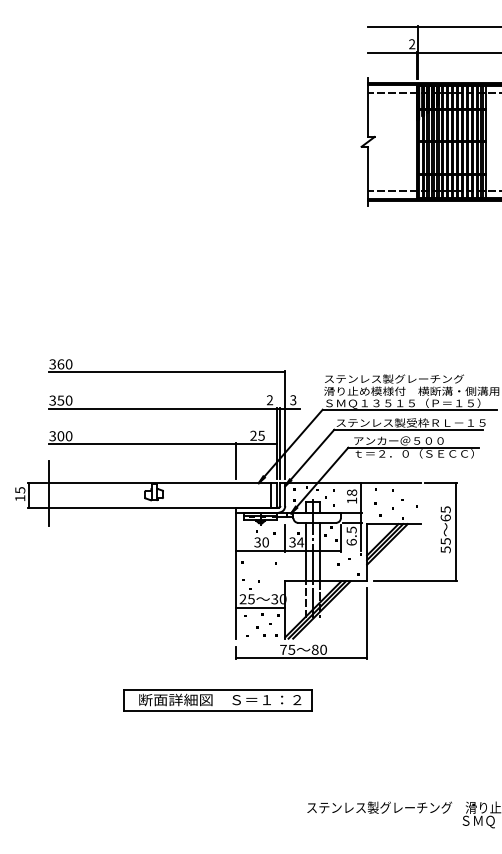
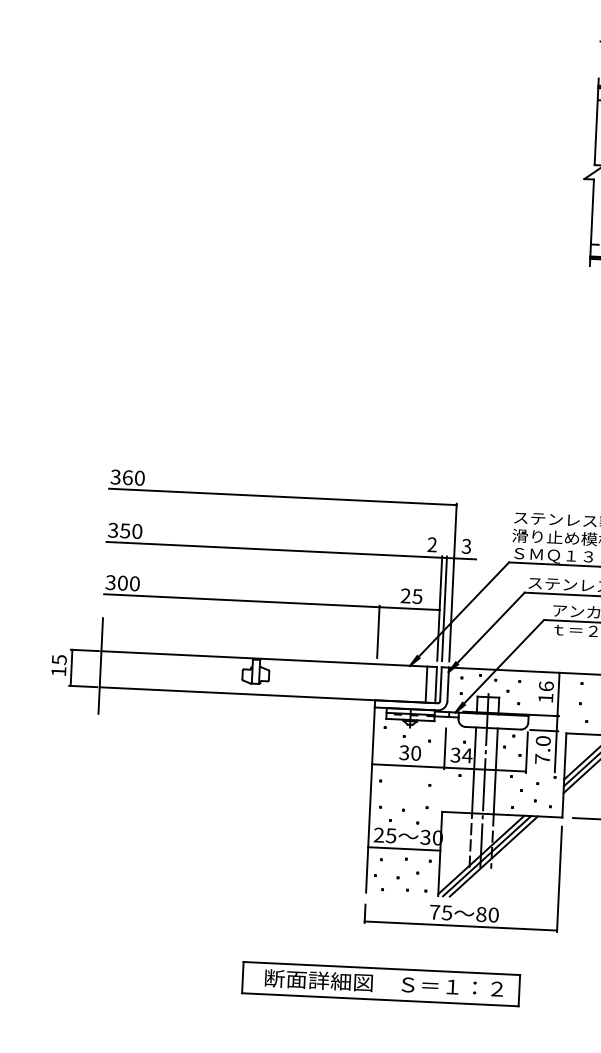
text: (352, 492) -> (547, 686), 18 -> 16
text: (351, 535) -> (542, 749), 6.5 -> 7.0
part: (217, 700) -> (379, 984), moved

